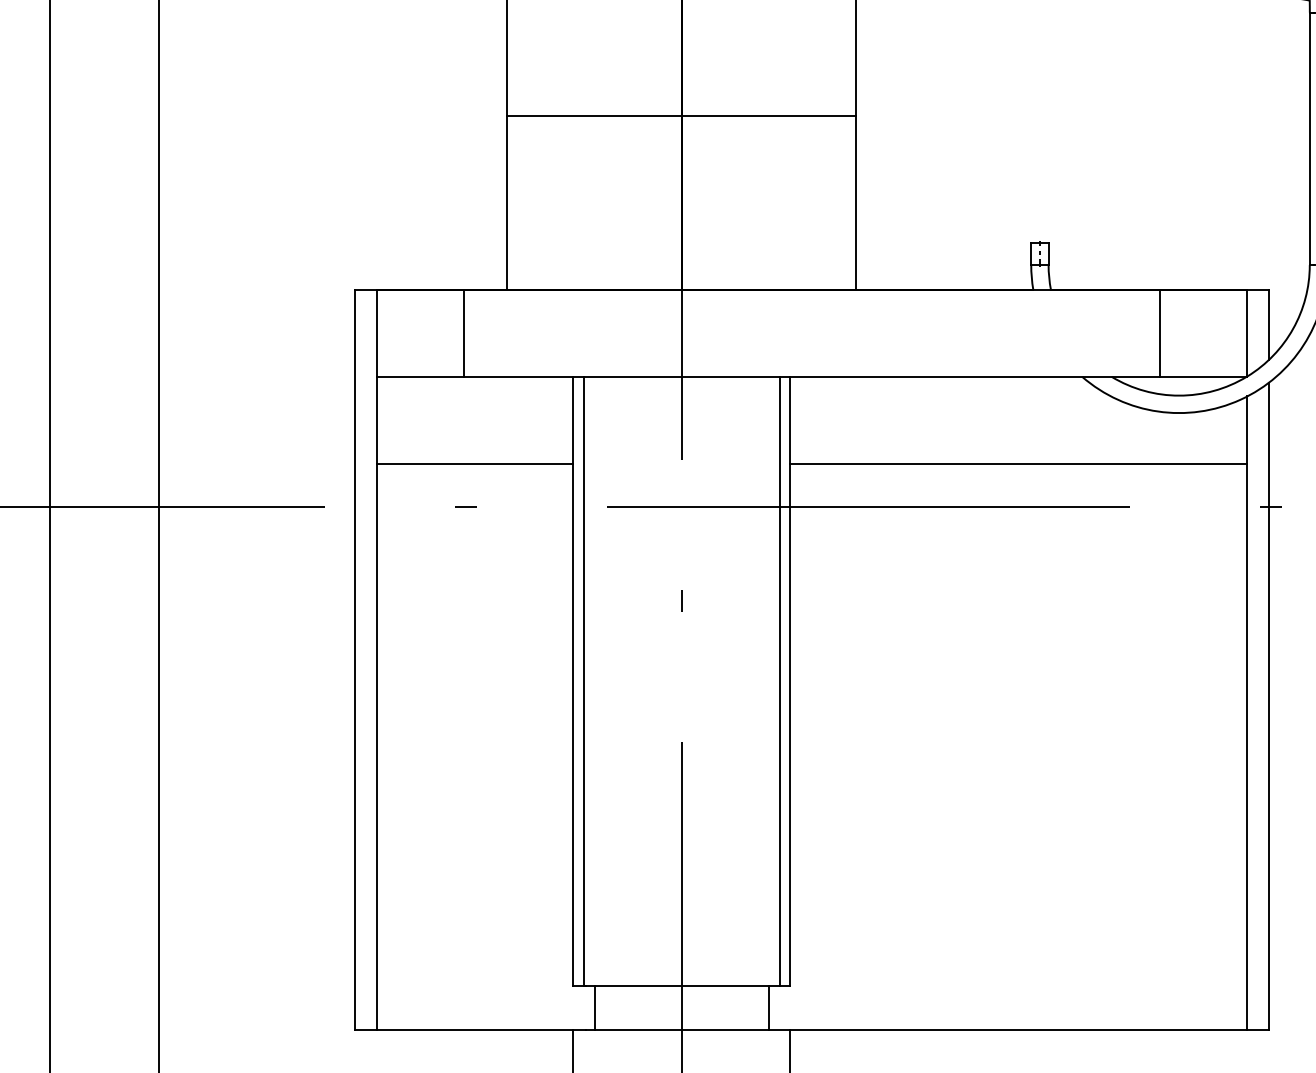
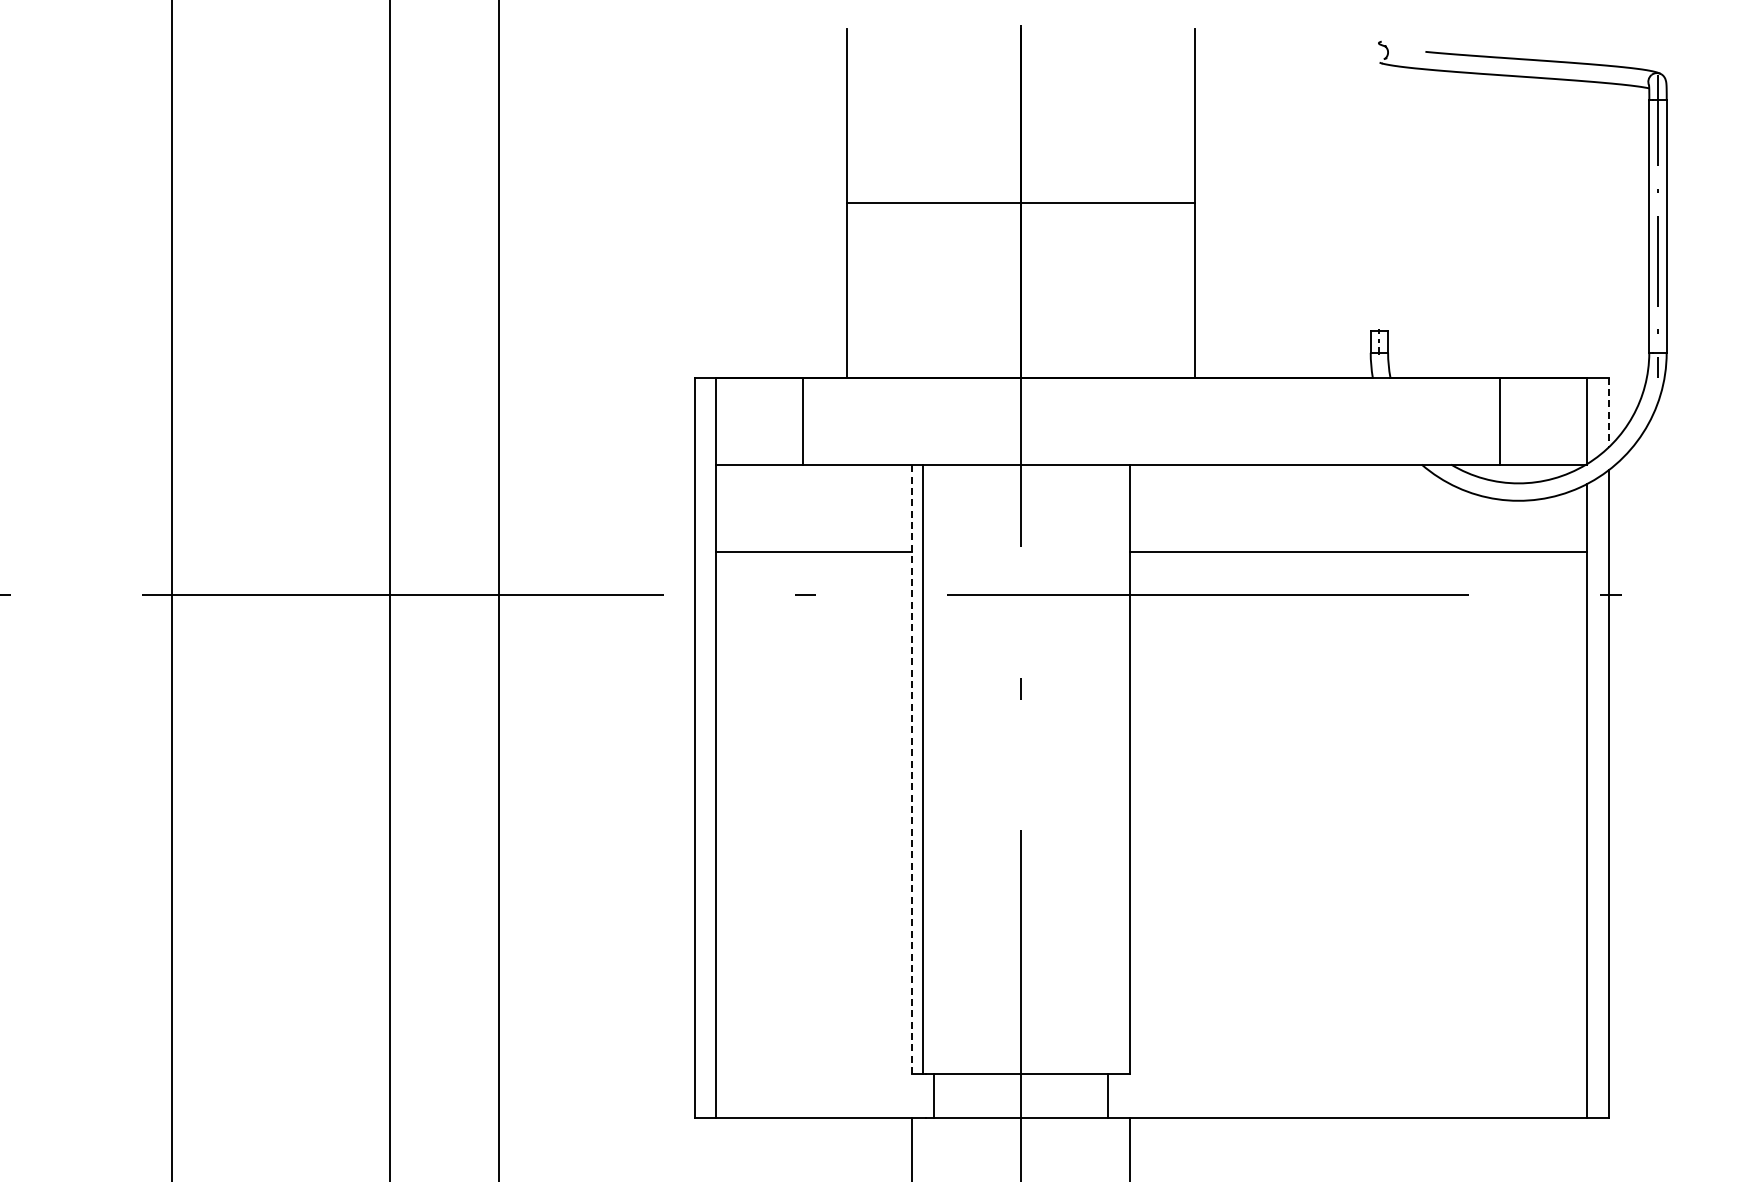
line: (1269, 324) -> (1608, 412), solid -> dashed
line: (573, 681) -> (912, 769), solid -> dashed
line: (779, 681) -> (1118, 769), removed

